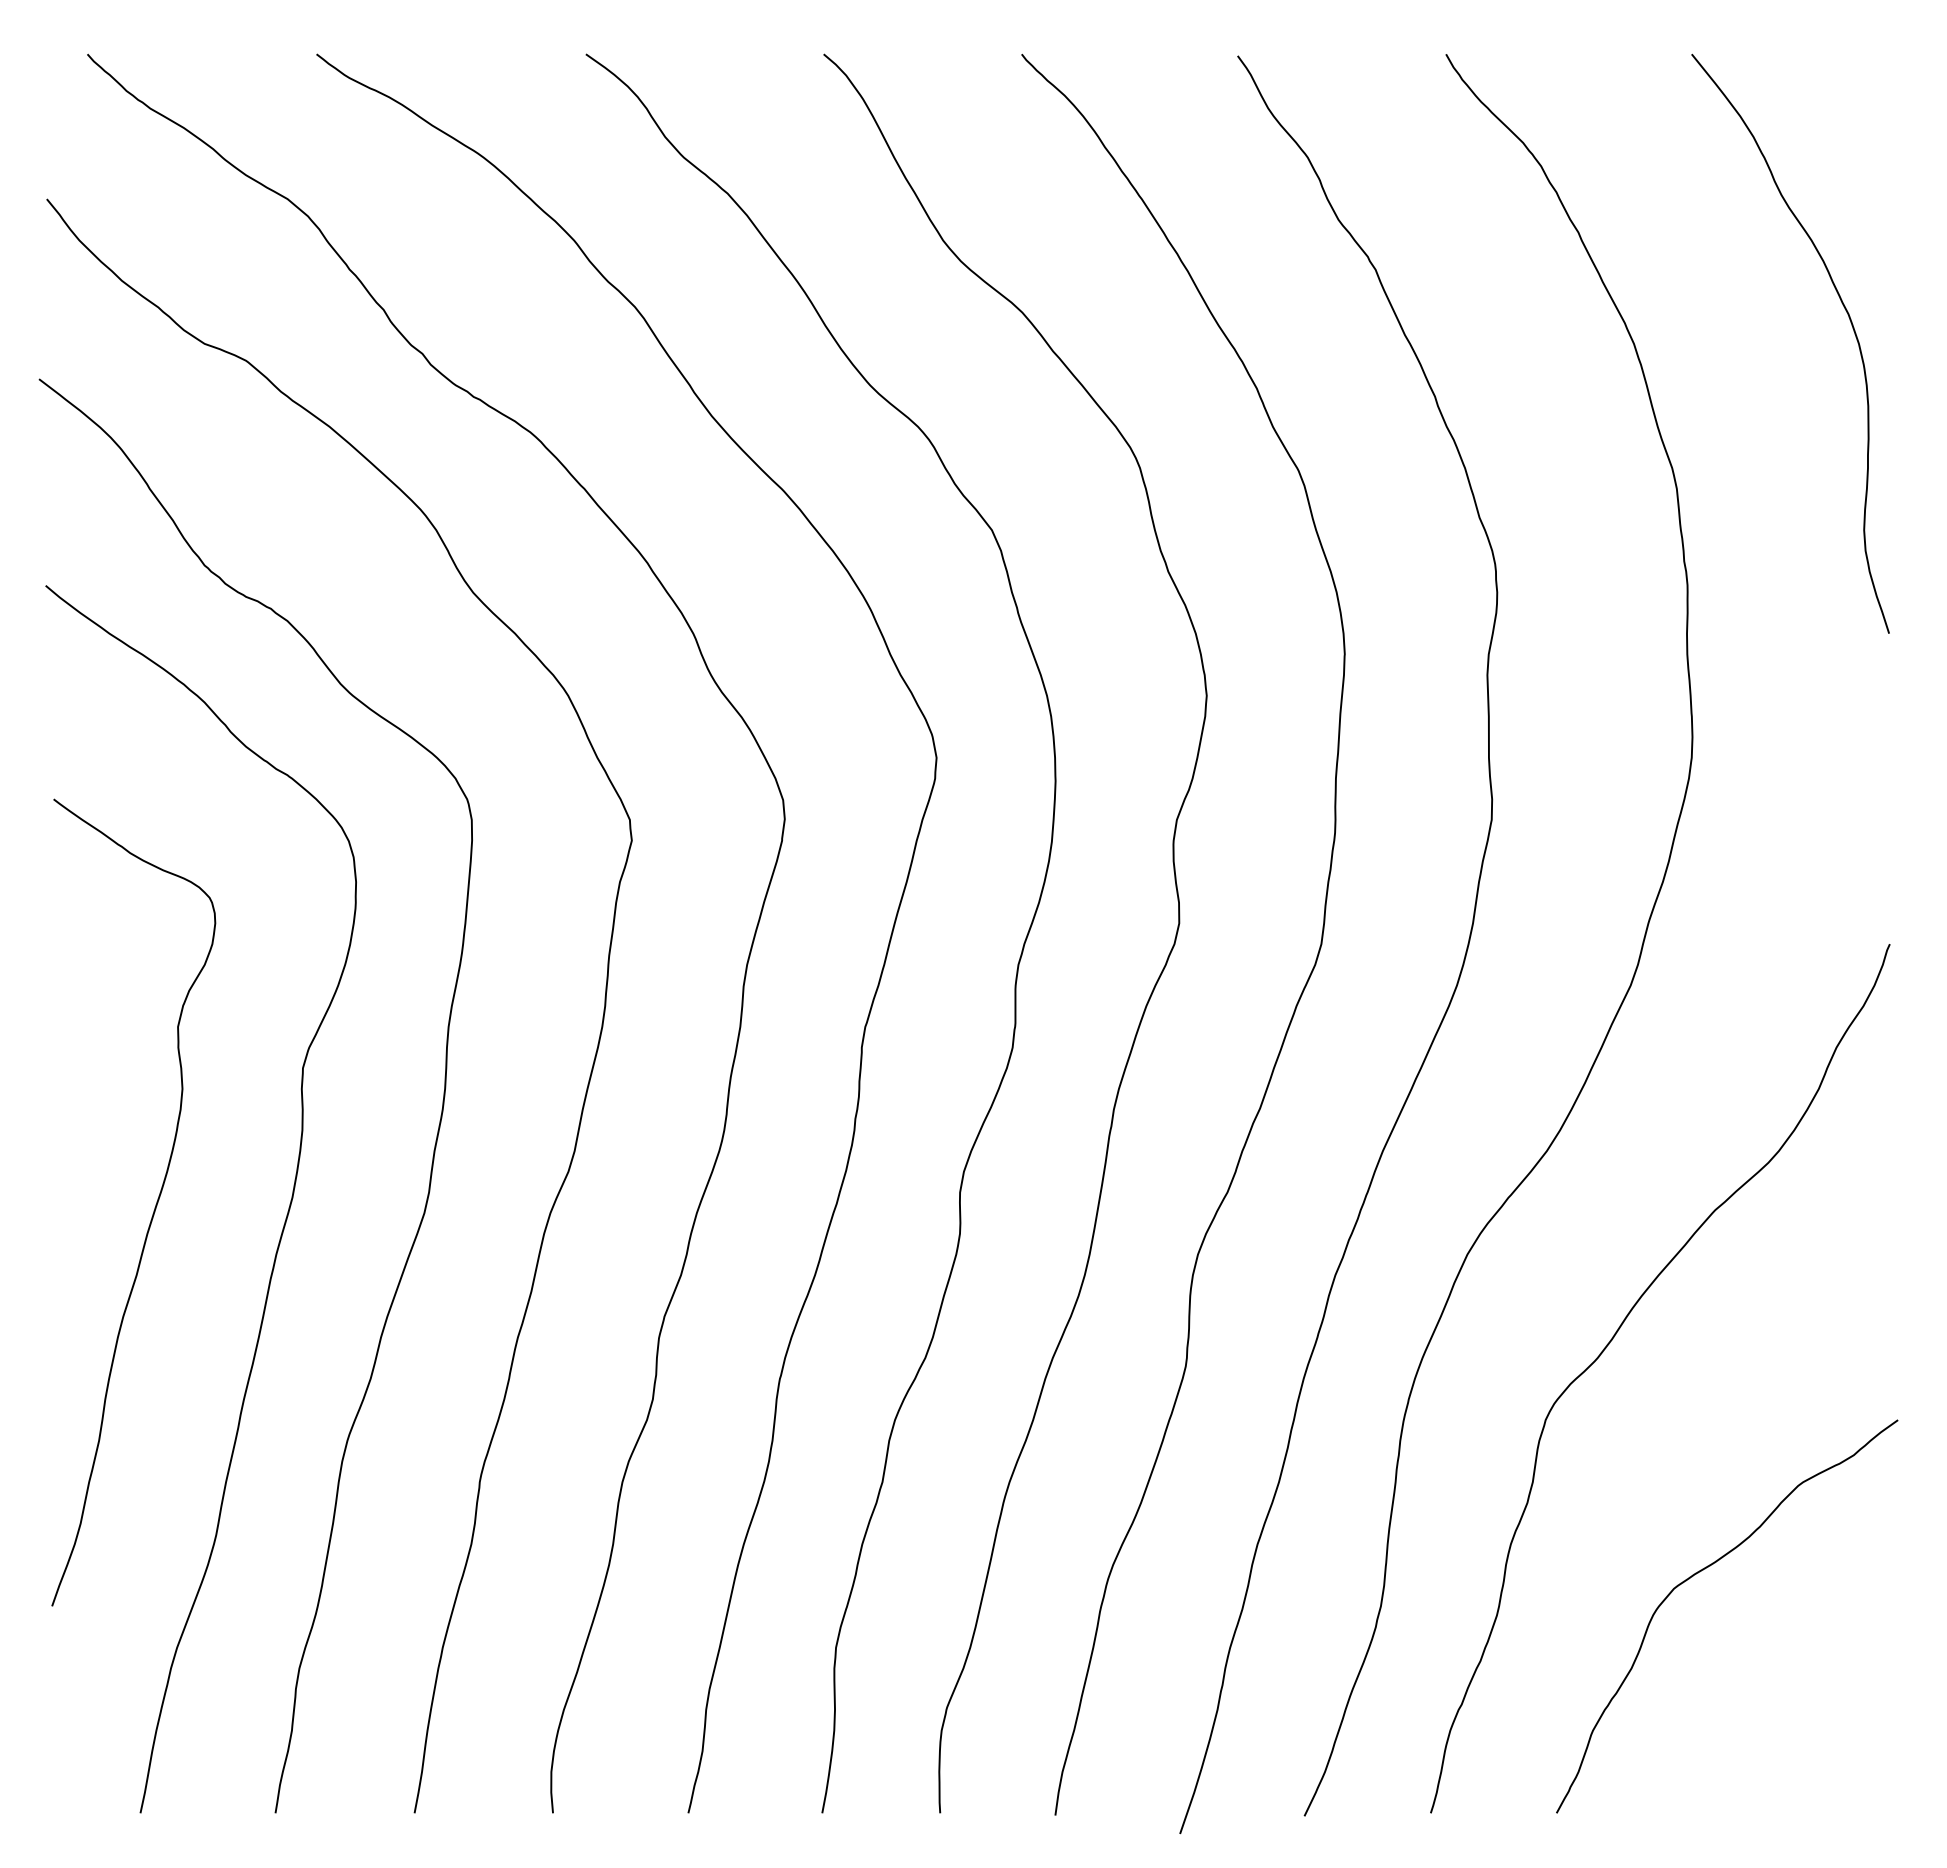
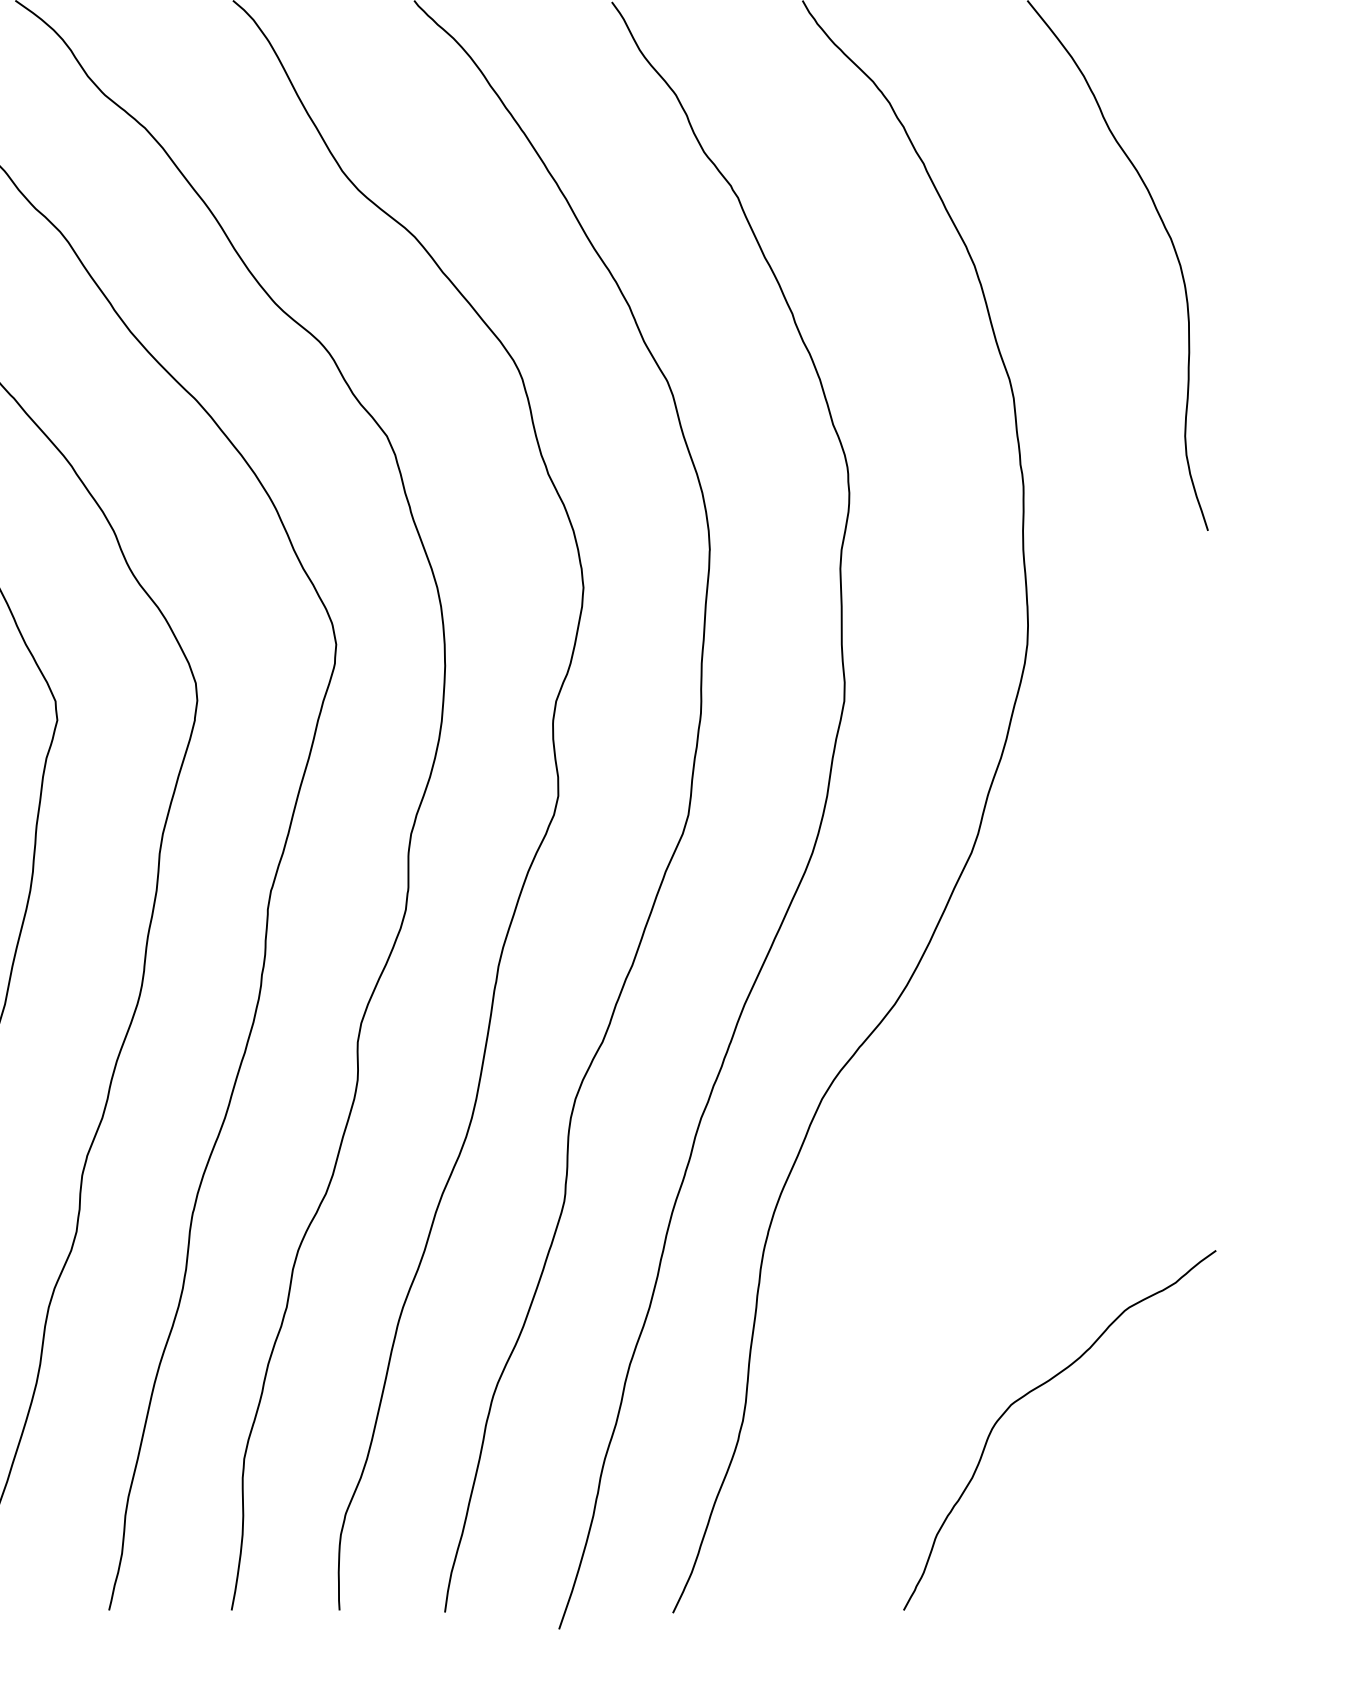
curve: (1612, 1340) -> (954, 1177), removed

